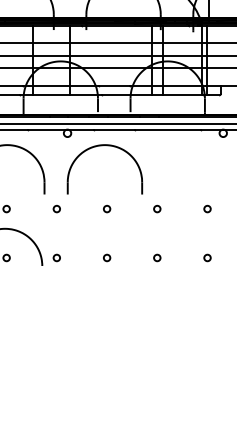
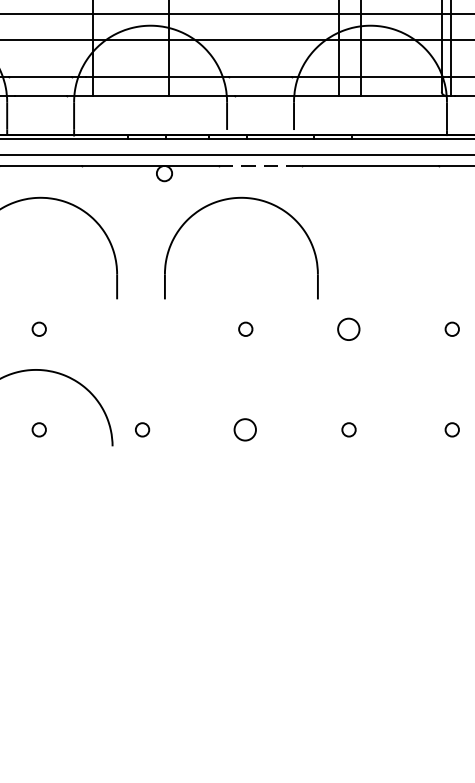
line: (114, 129) -> (261, 165), solid -> dashed
circle: (56, 208) -> (141, 328), removed
circle: (157, 208) -> (349, 328), size x1.6
circle: (107, 257) -> (246, 428), size x1.6

